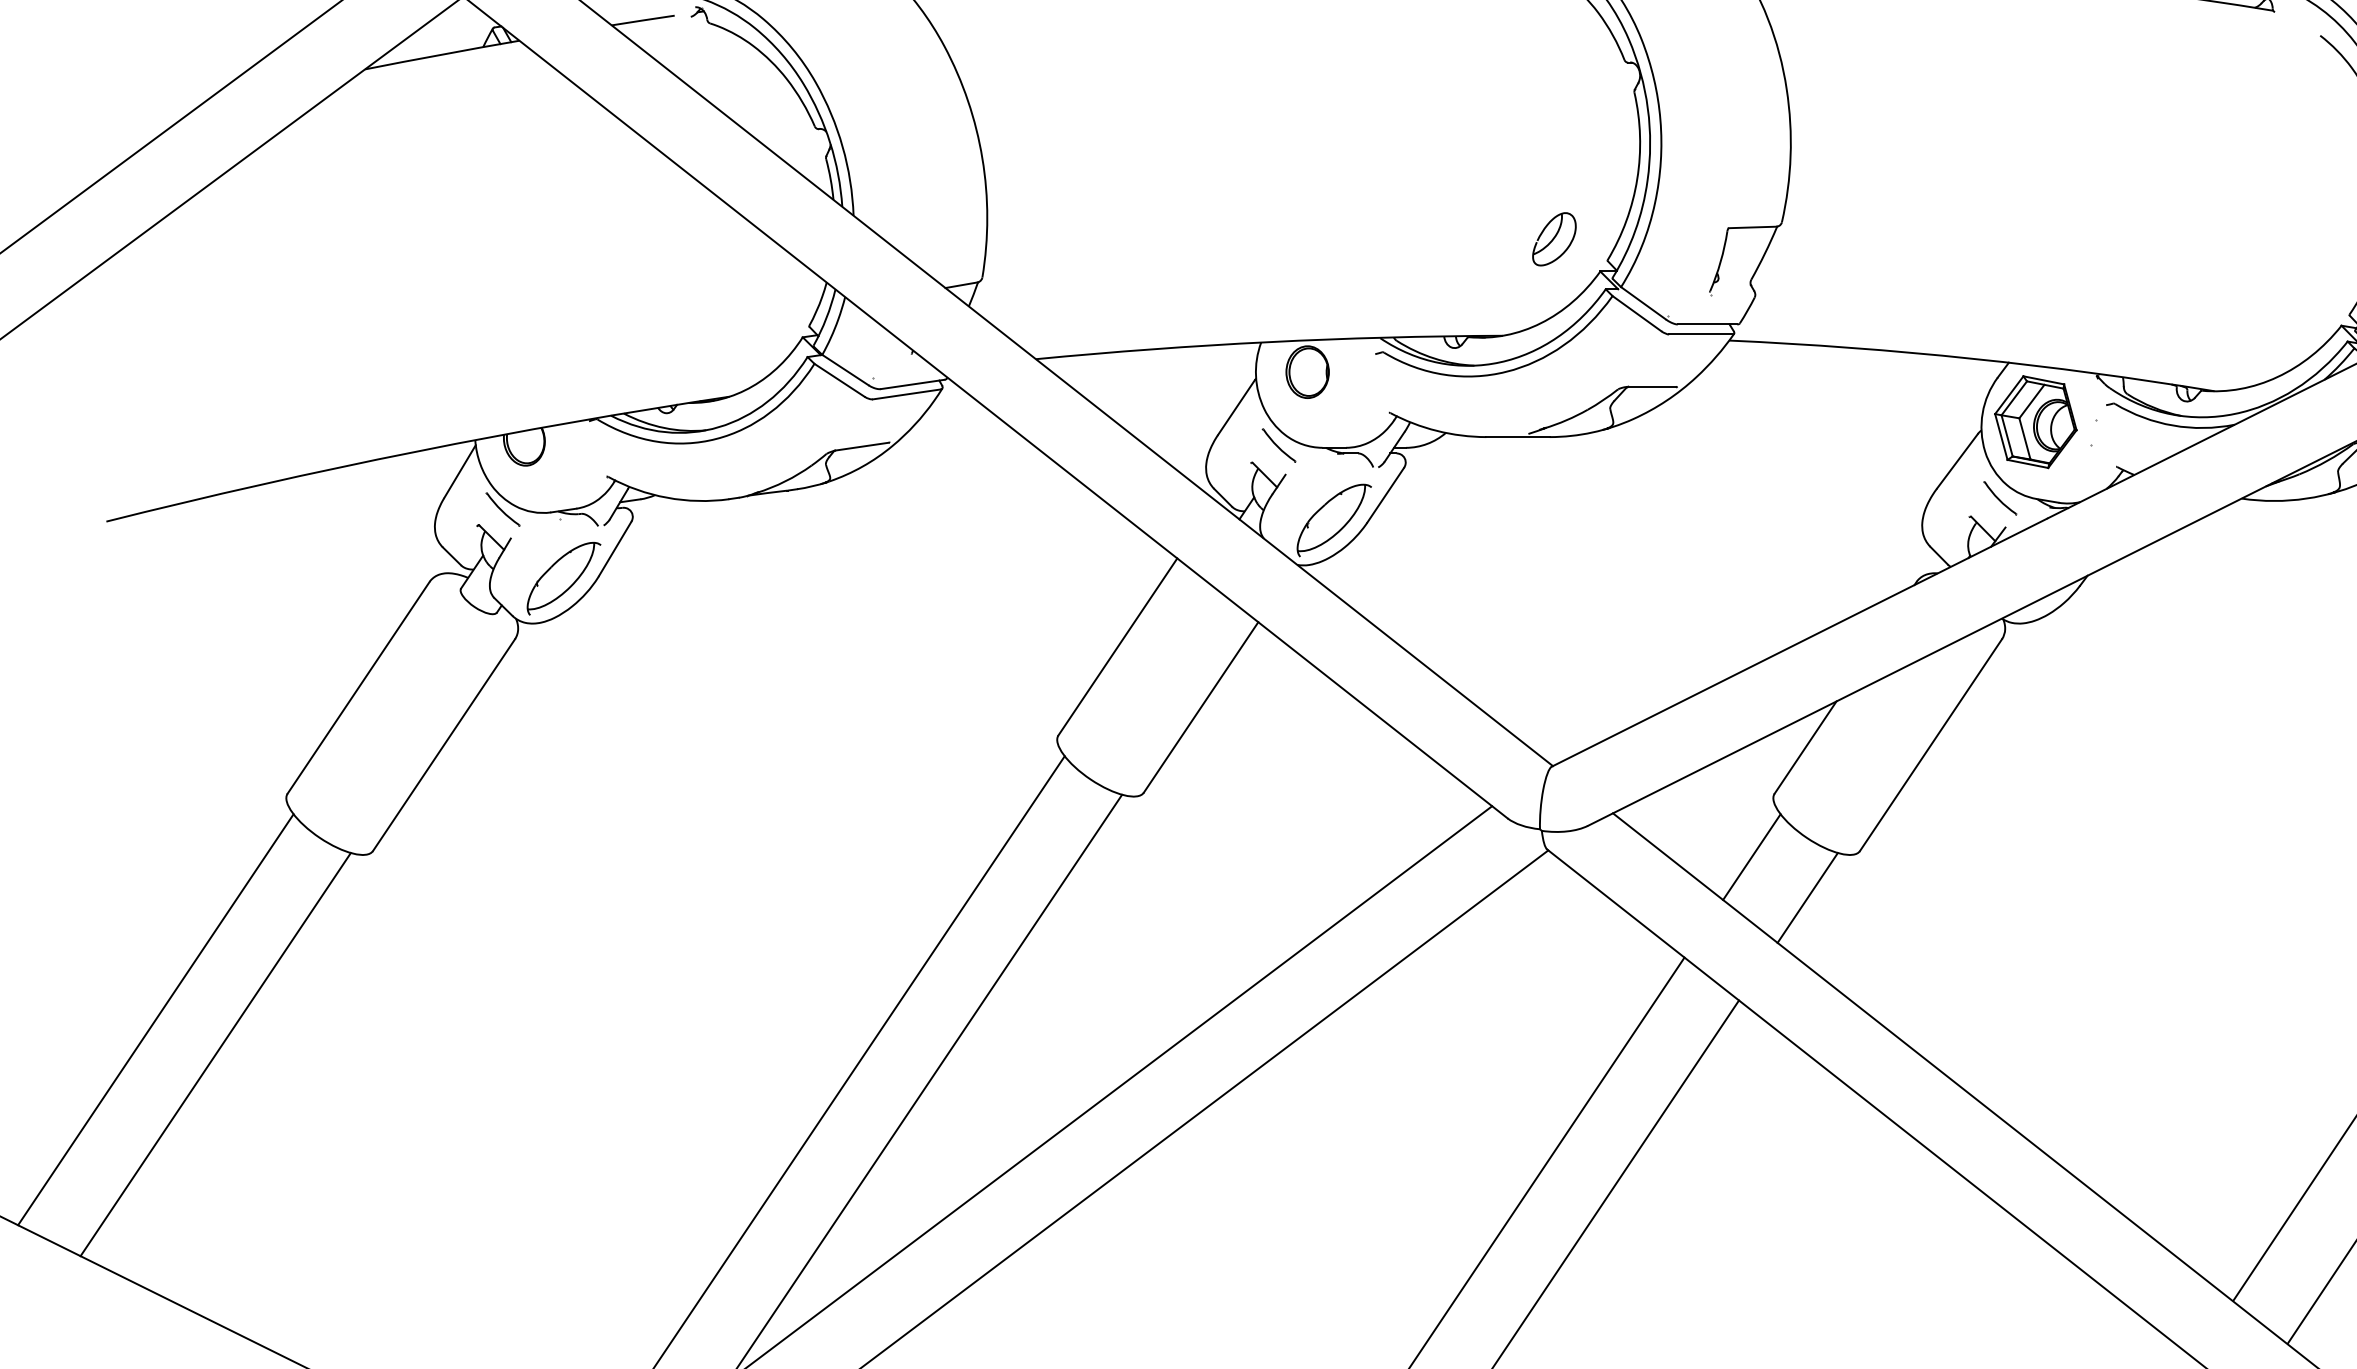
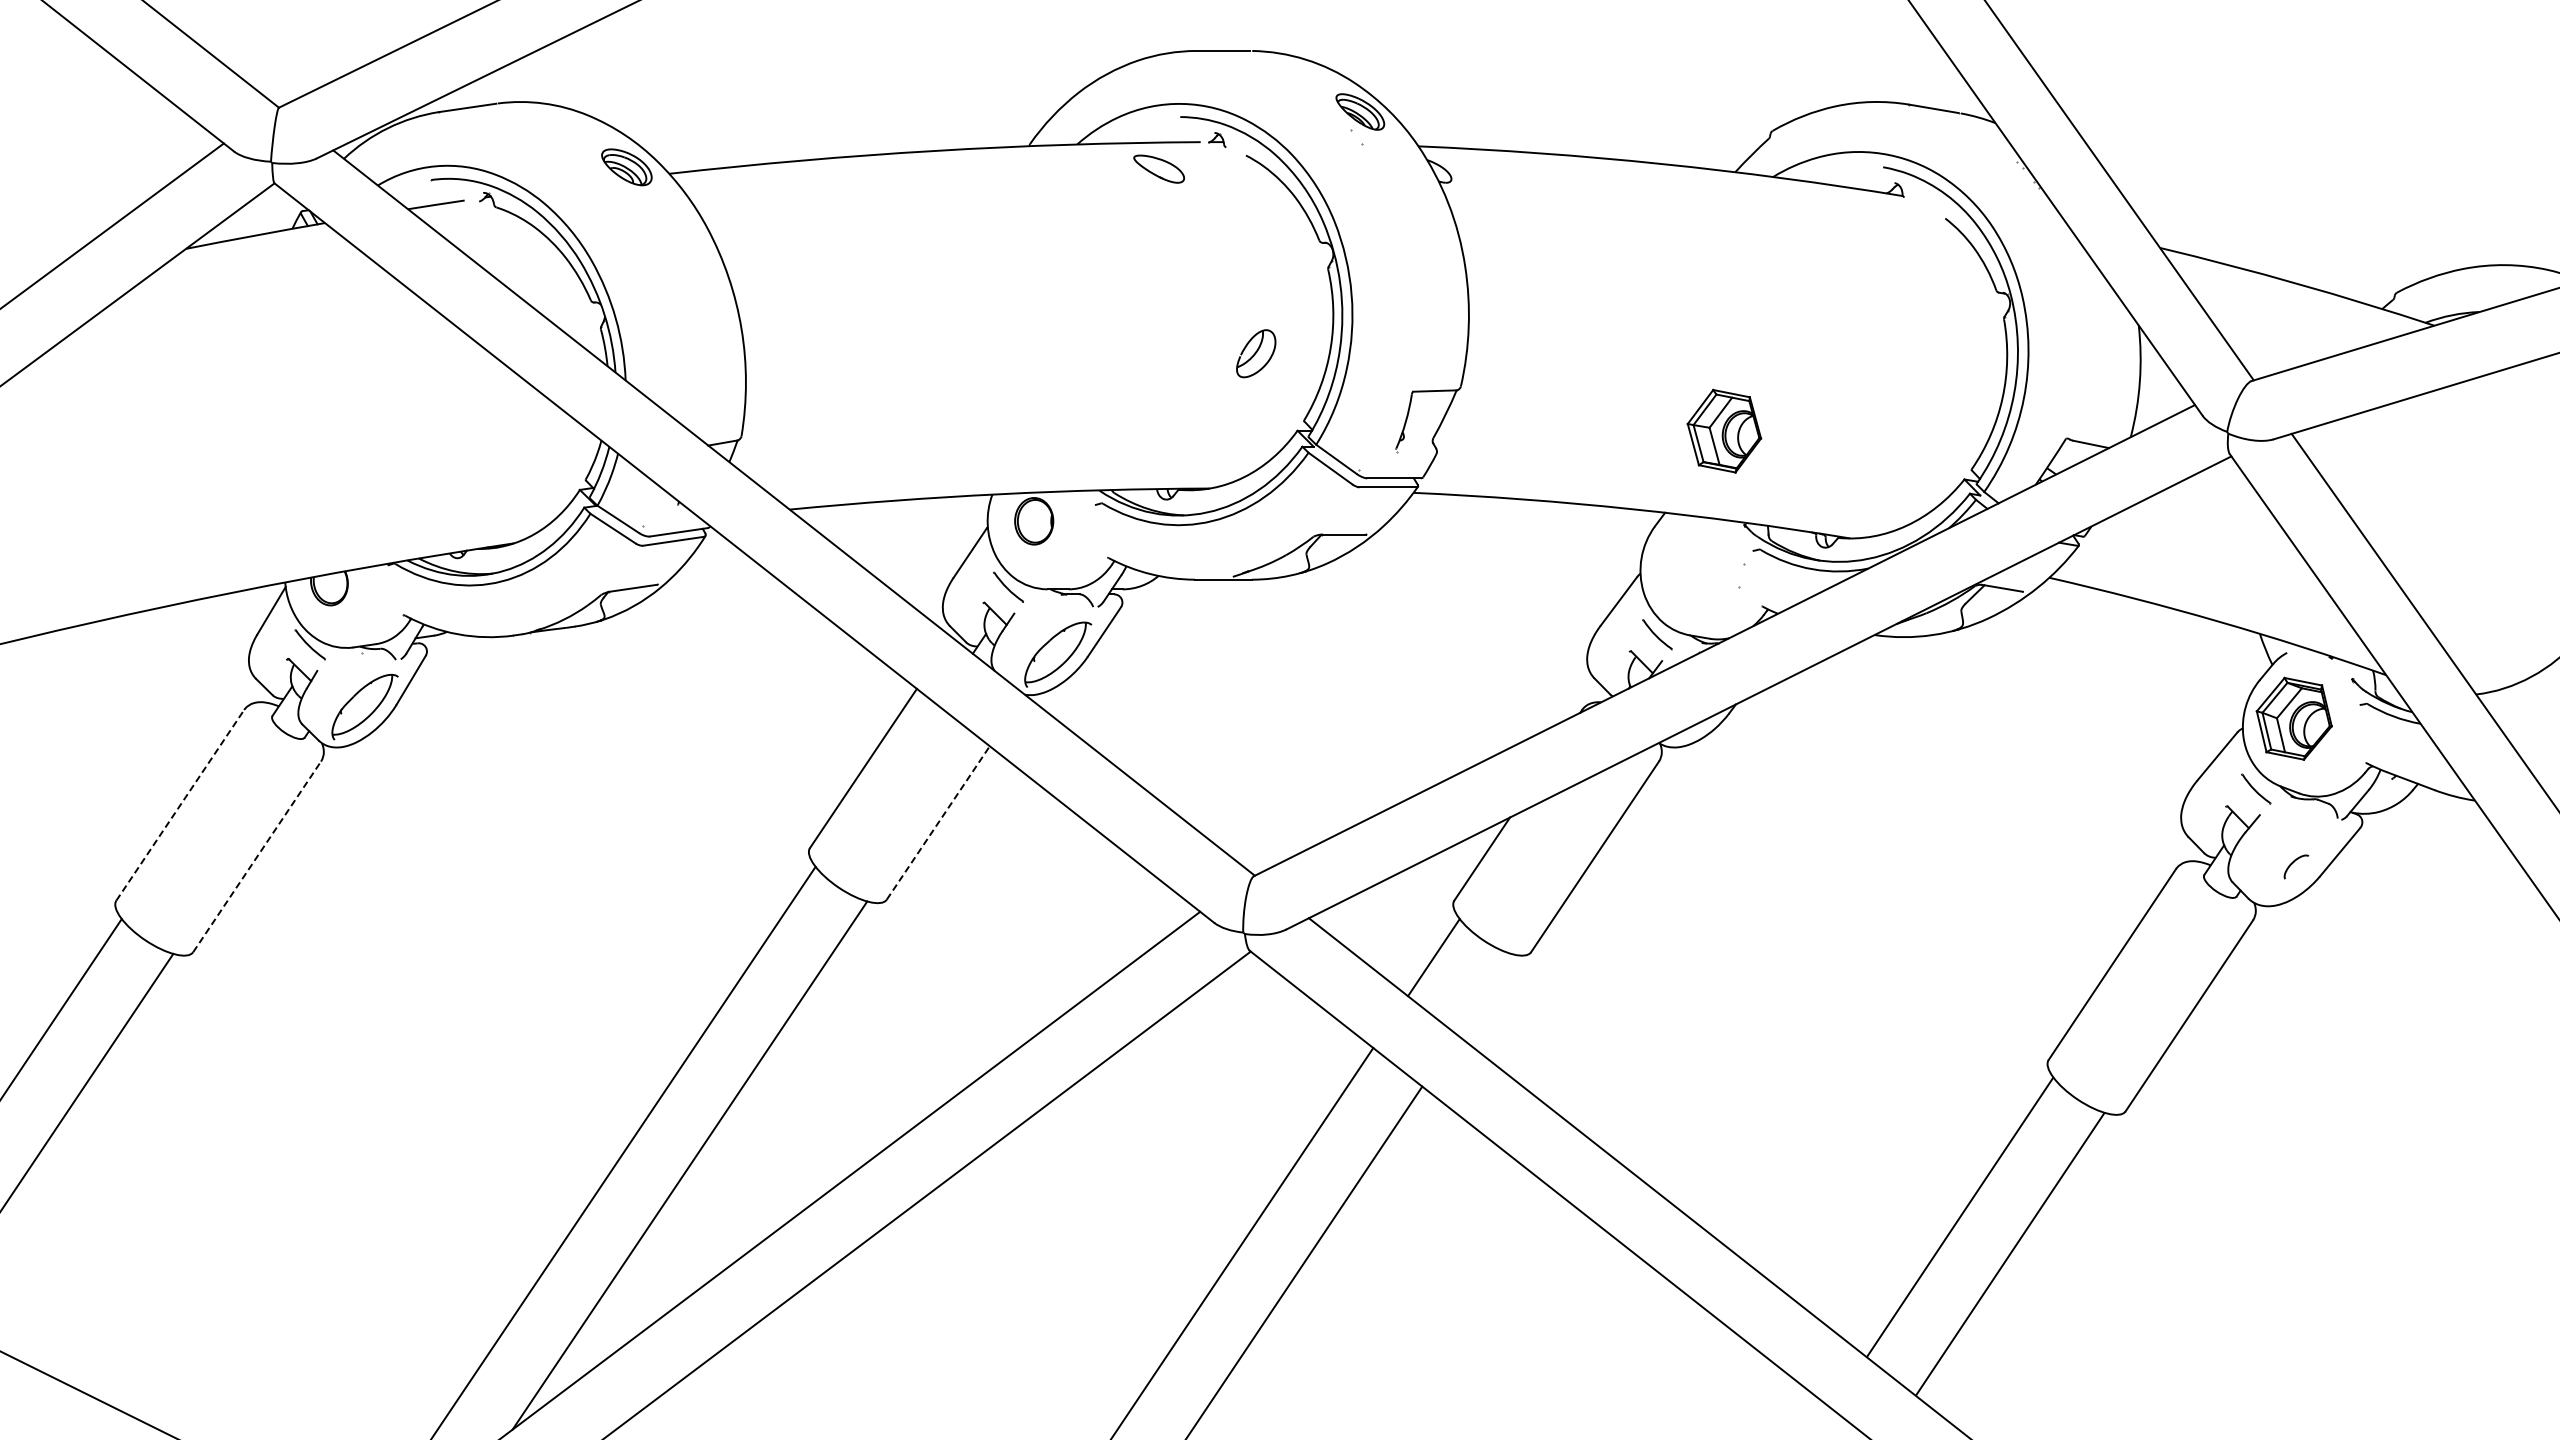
part: (1554, 239) -> (1256, 353), moved
part: (2035, 421) -> (1724, 430), moved
line: (358, 688) -> (180, 805), solid -> dashed
line: (1201, 706) -> (938, 822), solid -> dashed
line: (444, 744) -> (257, 856), solid -> dashed
line: (1808, 896) -> (1484, 993), removed

